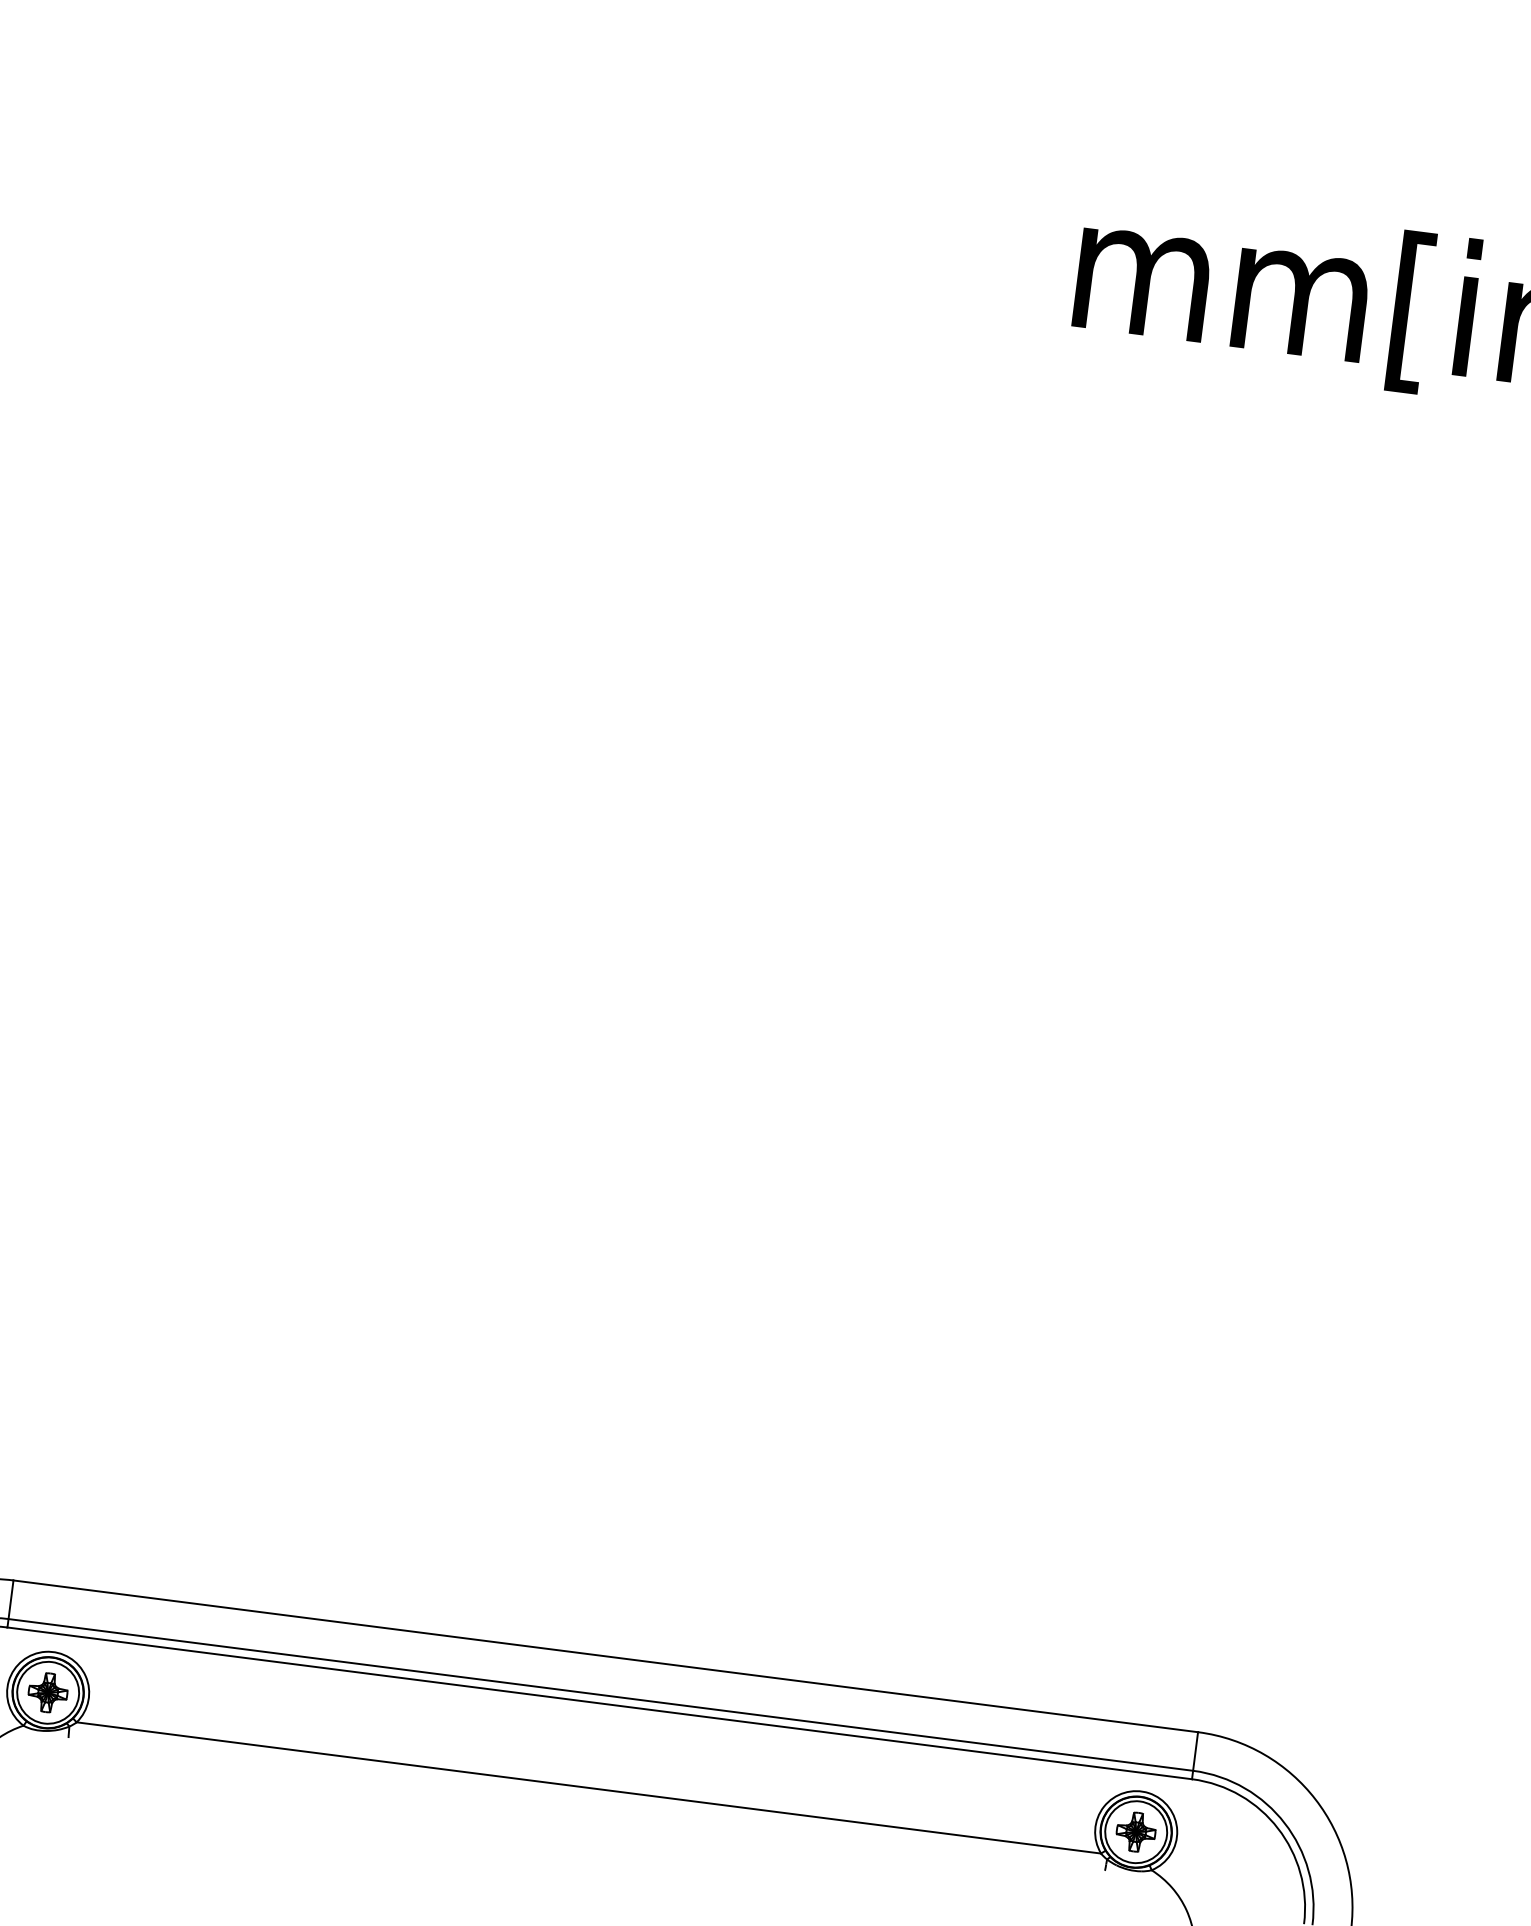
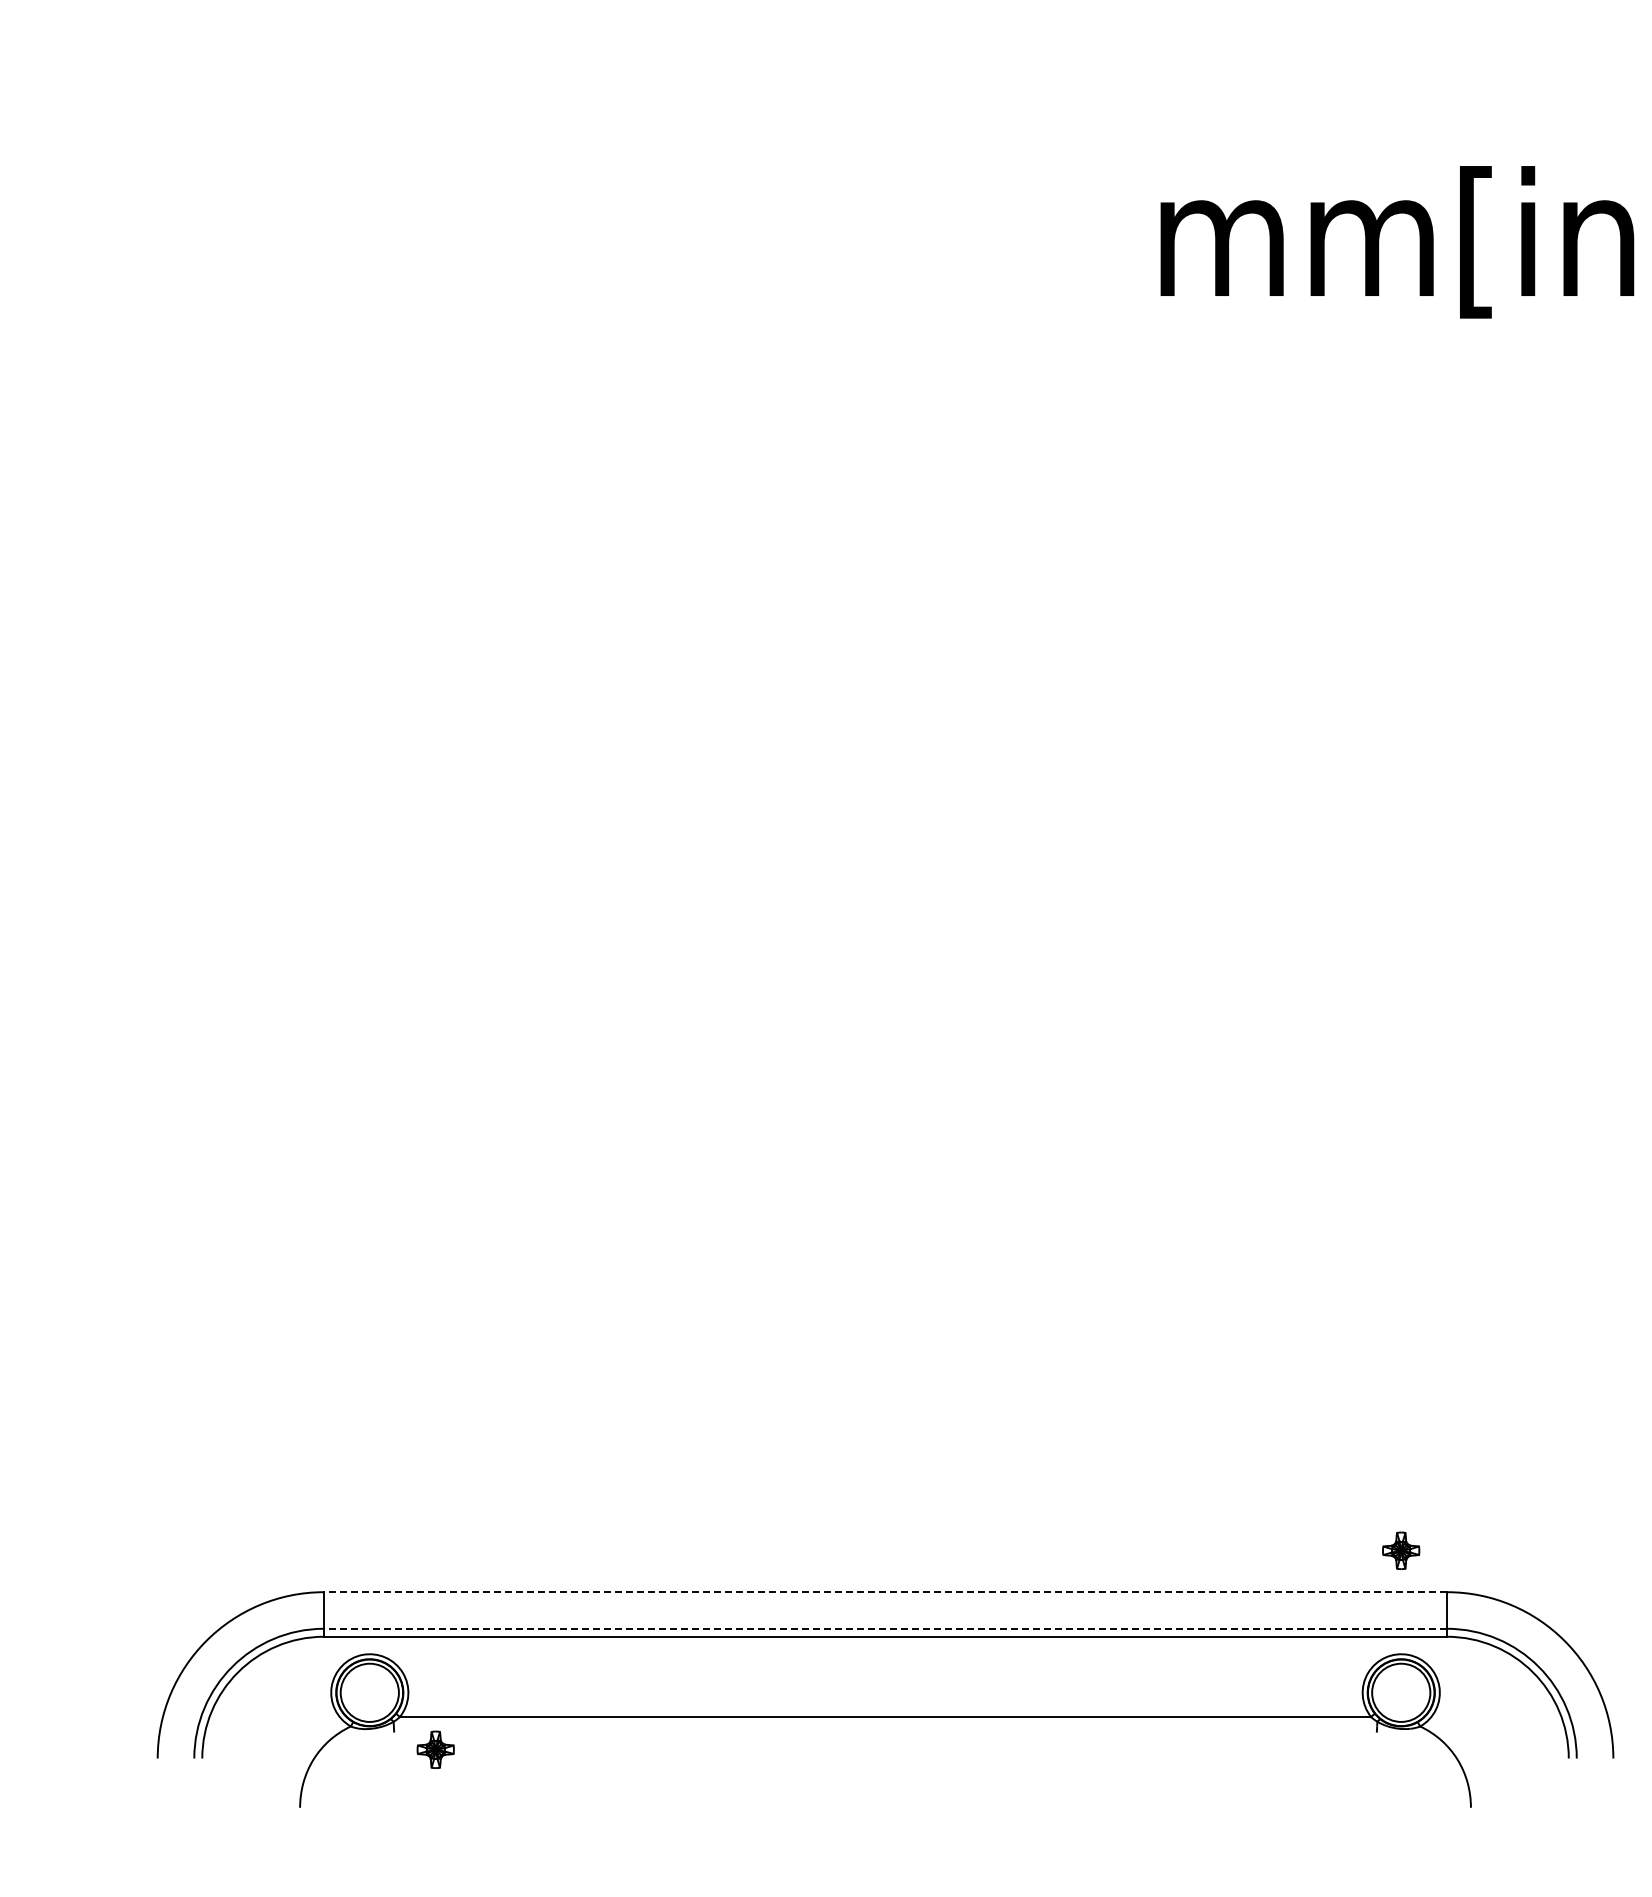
line: (605, 1656) -> (885, 1592), solid -> dashed
part: (47, 1692) -> (435, 1749), moved
line: (600, 1694) -> (885, 1628), solid -> dashed
part: (1136, 1831) -> (1401, 1550), moved

